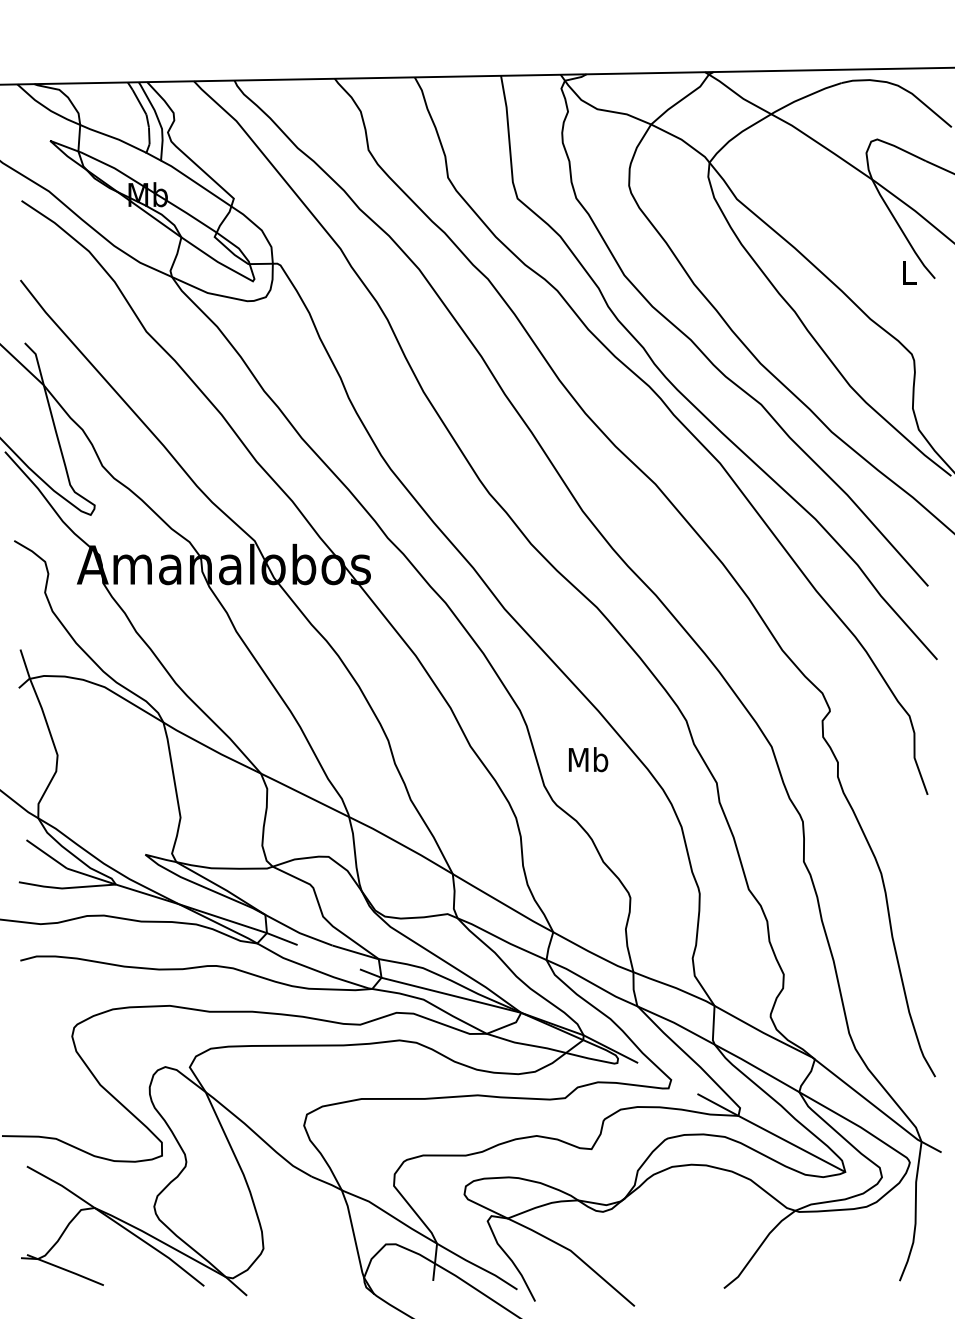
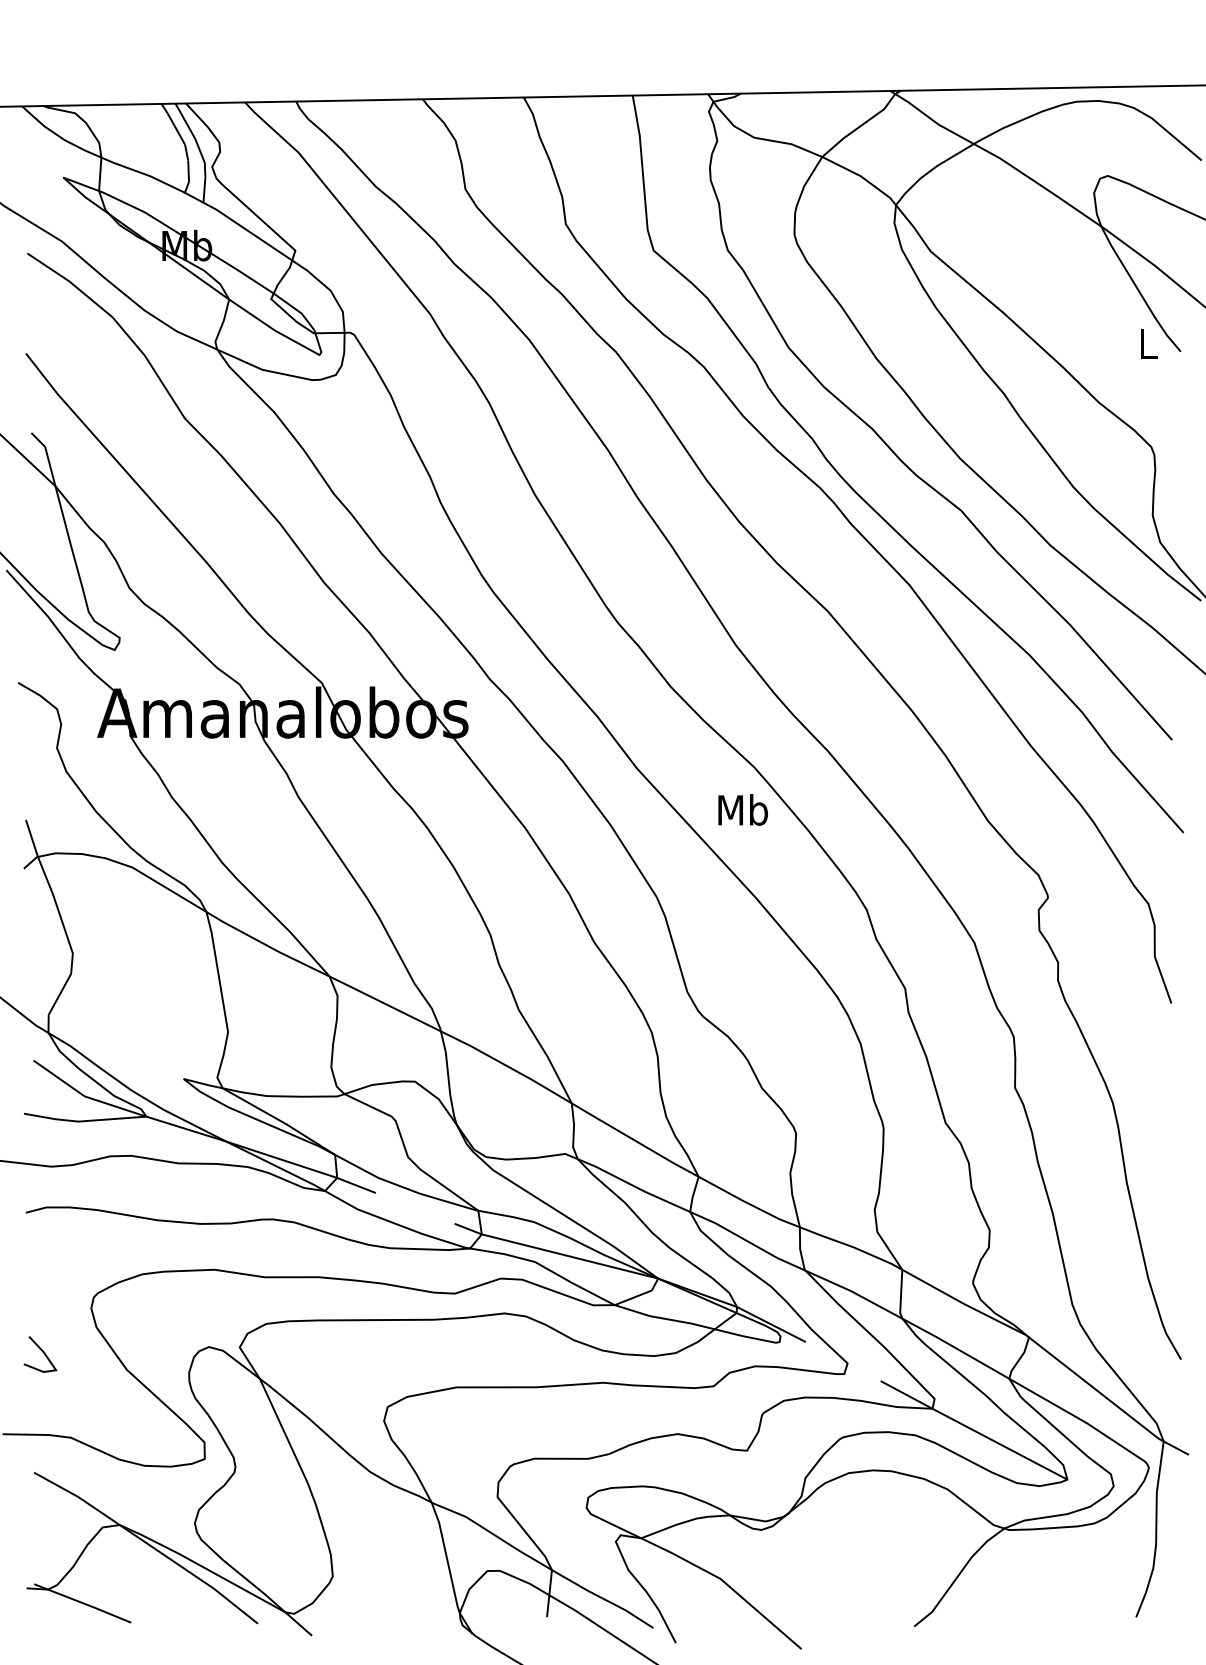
text: (588, 759) -> (743, 809), moved
line: (32, 1070) -> (41, 1351), added

